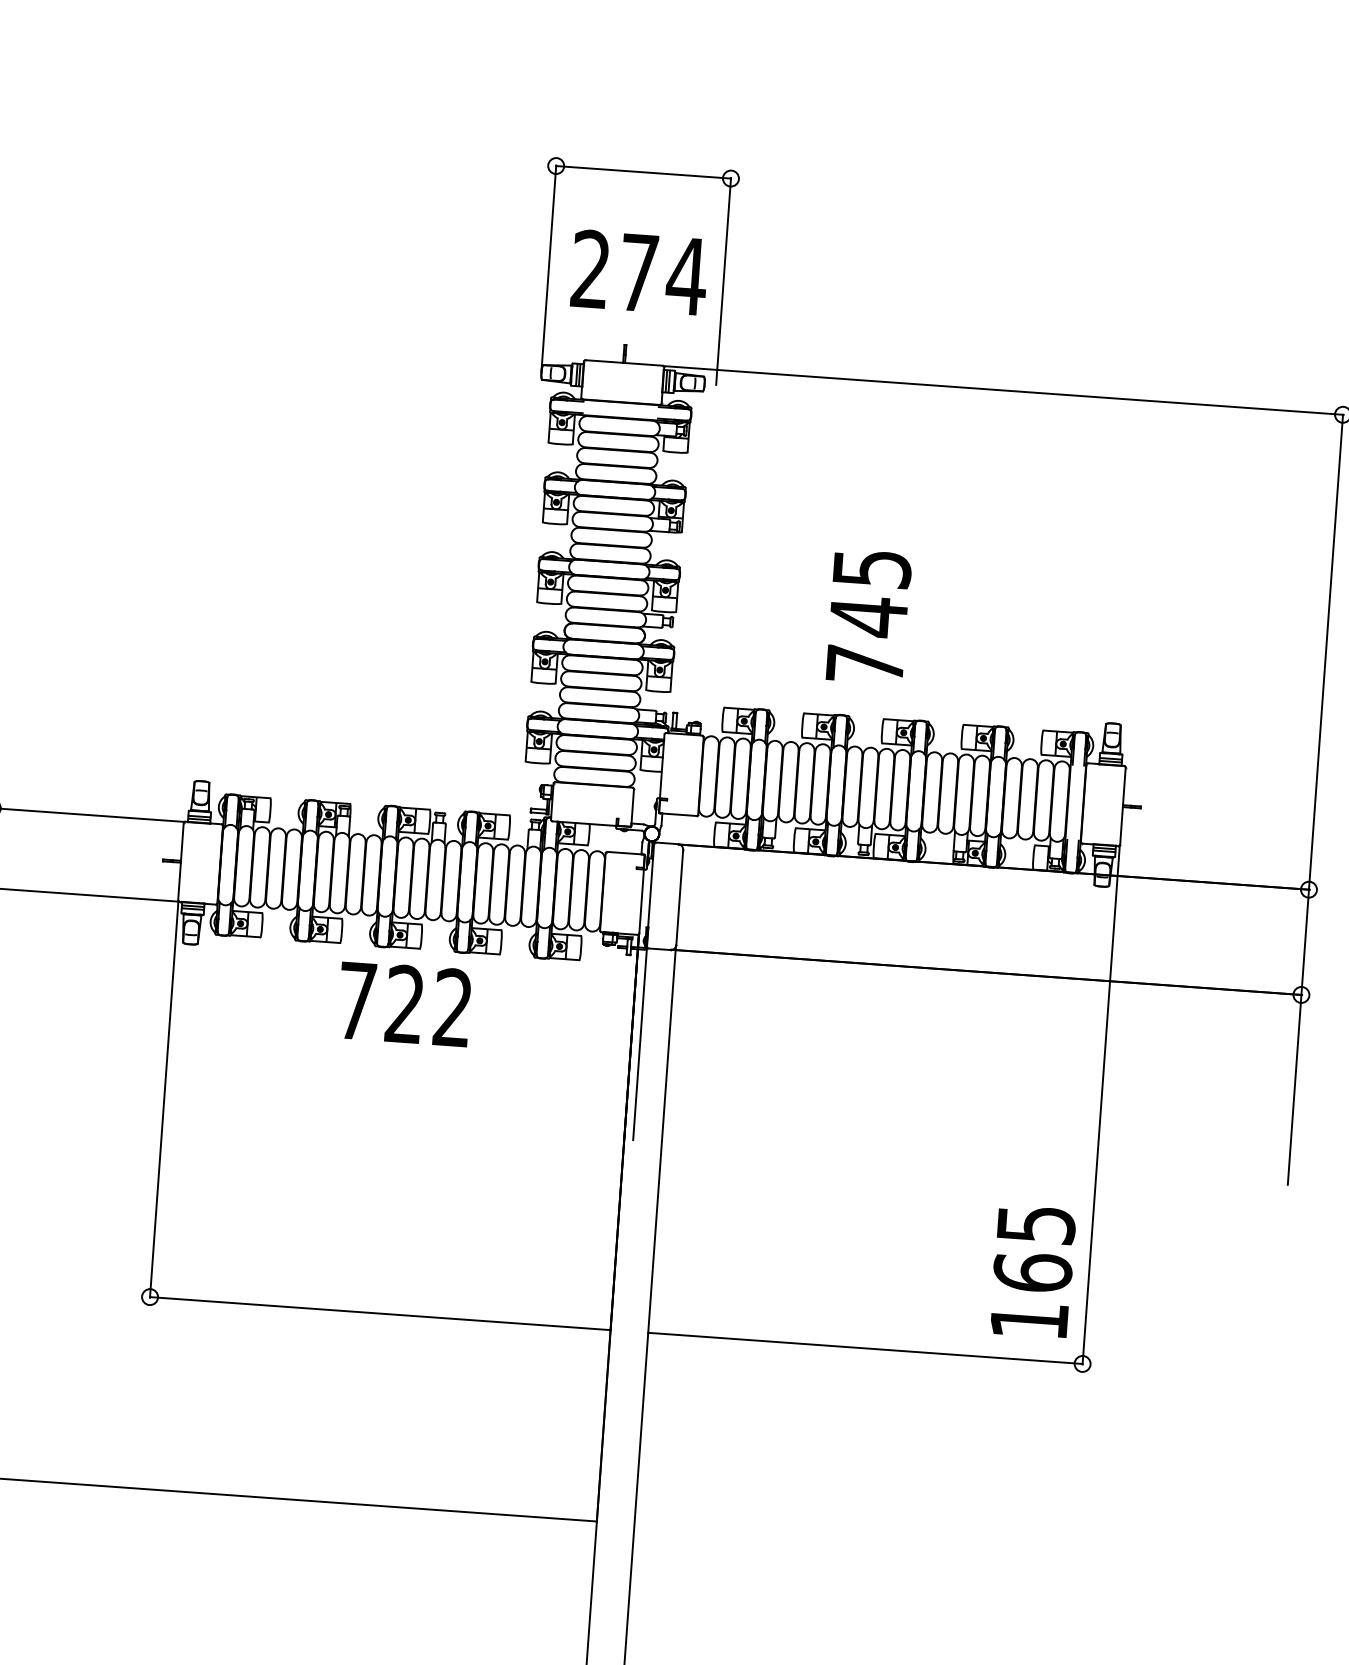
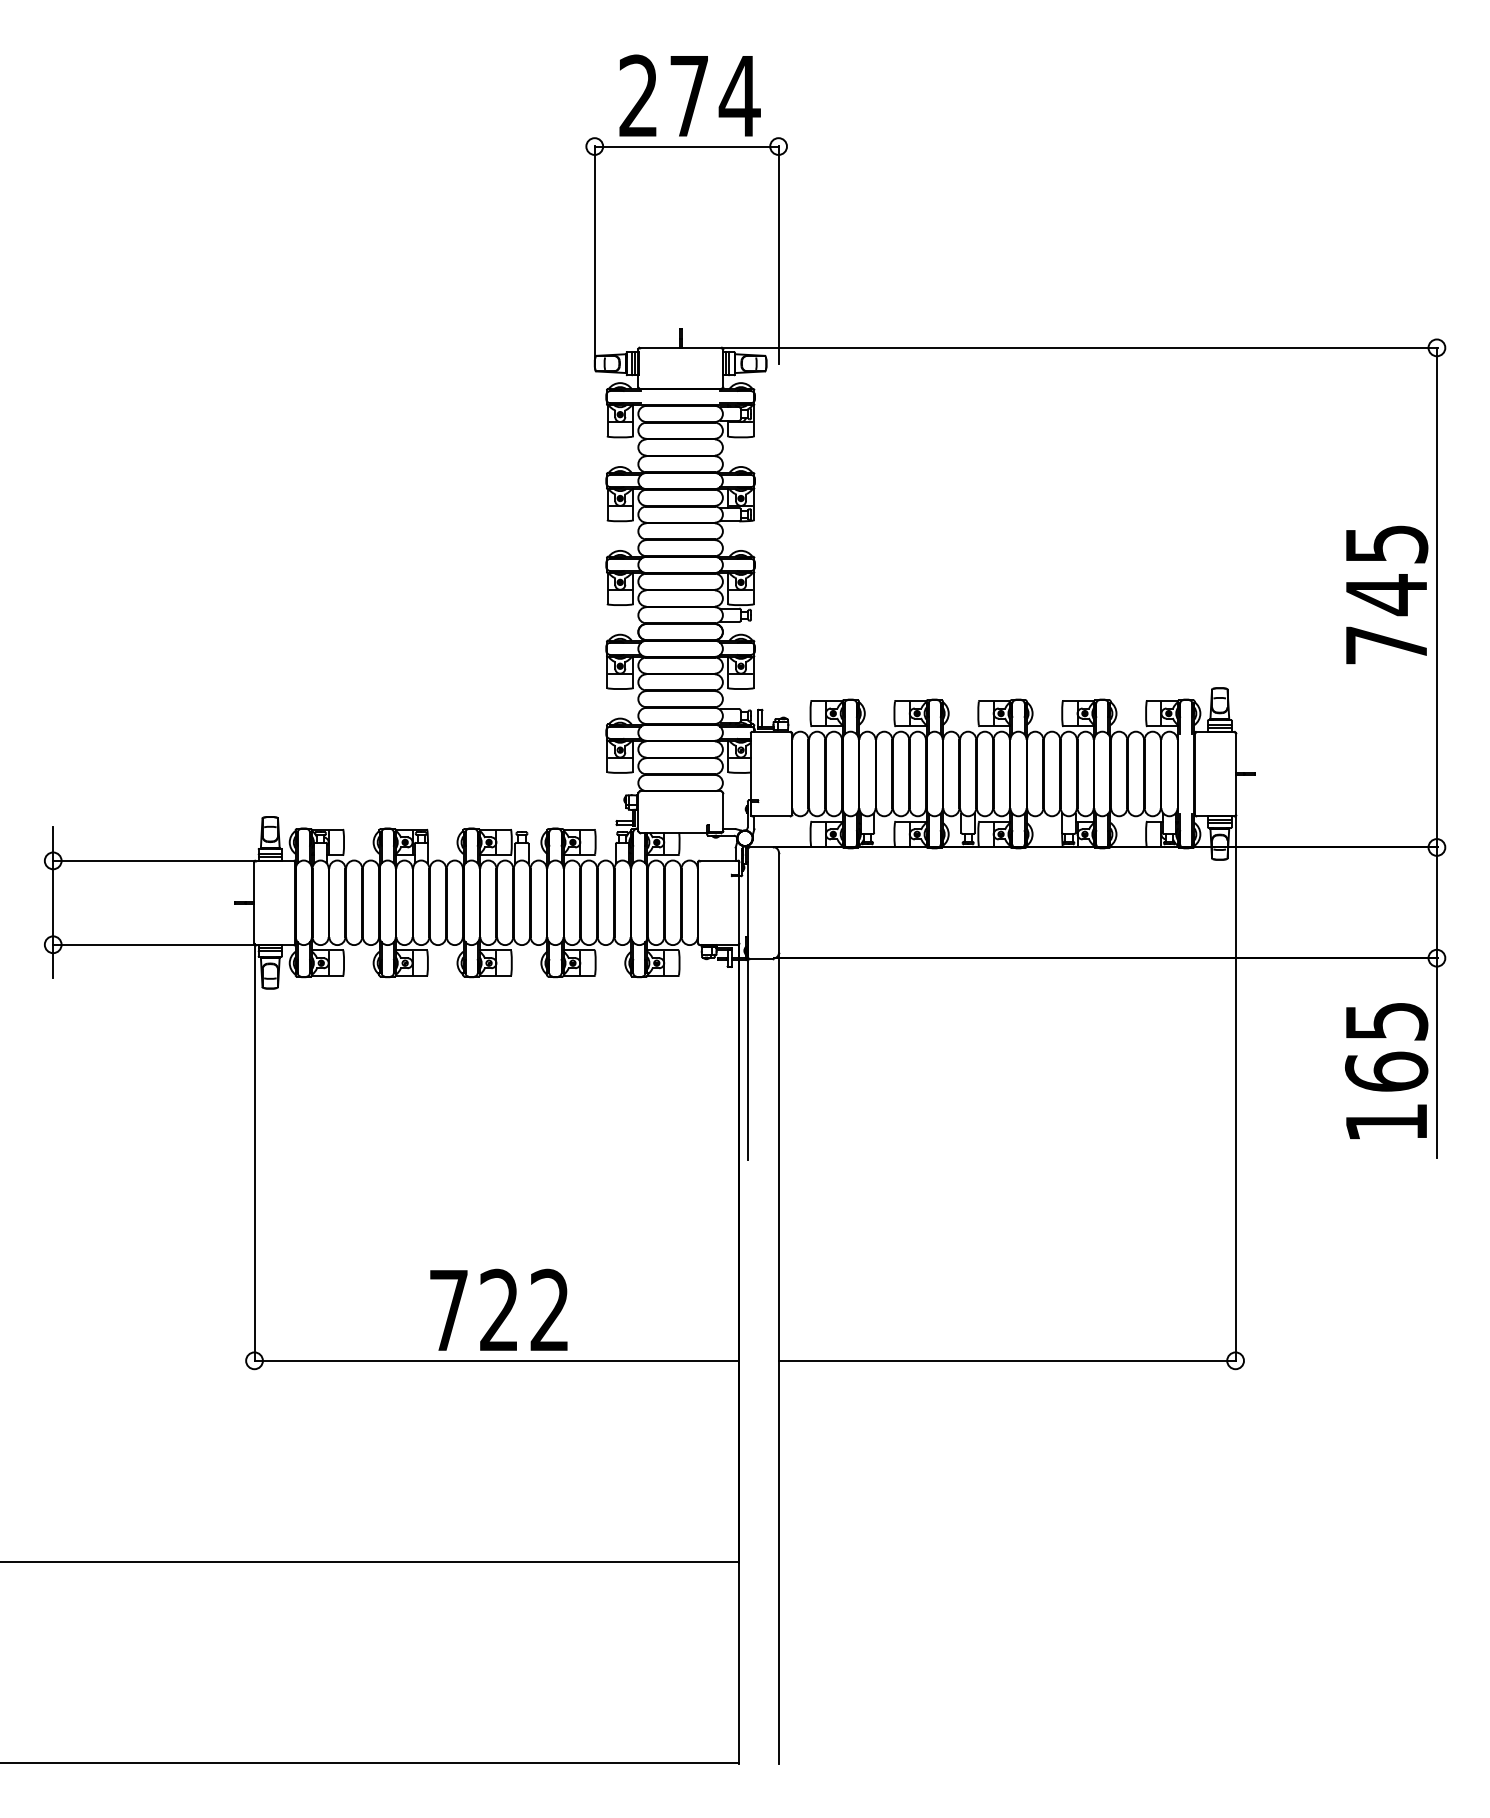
text: (639, 272) -> (689, 95), moved
text: (869, 616) -> (1387, 594), moved
text: (404, 1003) -> (498, 1309), moved
text: (1032, 1271) -> (1386, 1070), moved

